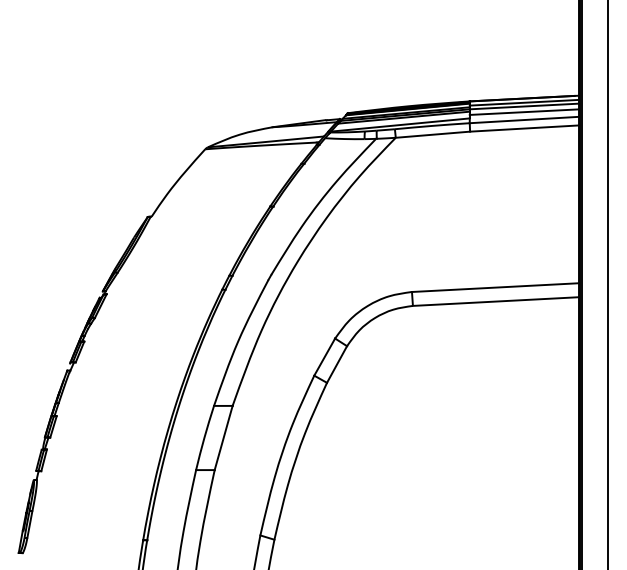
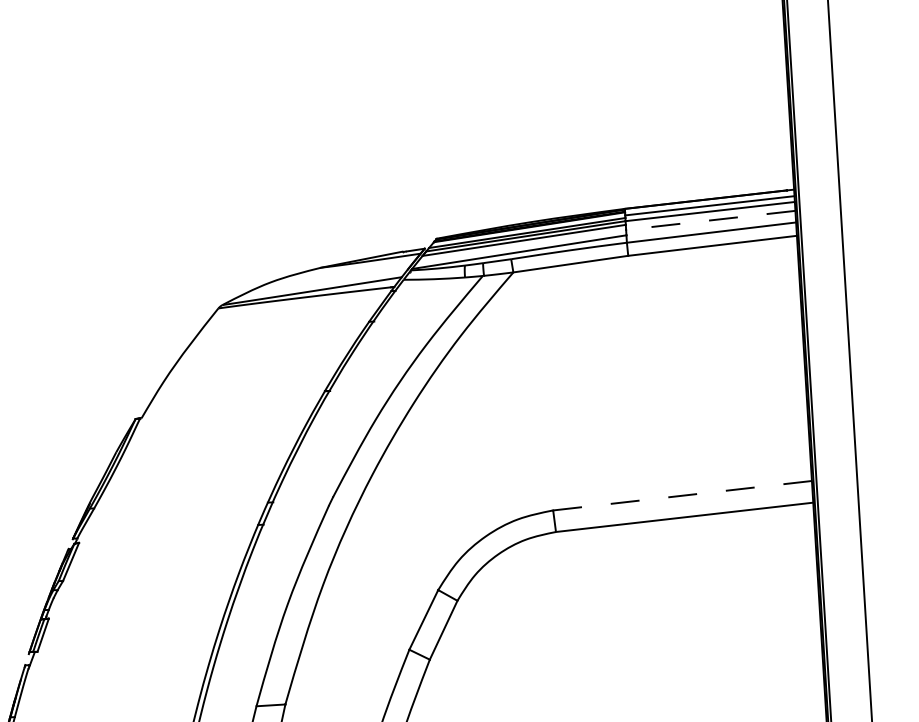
line: (524, 112) -> (710, 220), solid -> dashed
line: (495, 287) -> (682, 495), solid -> dashed

